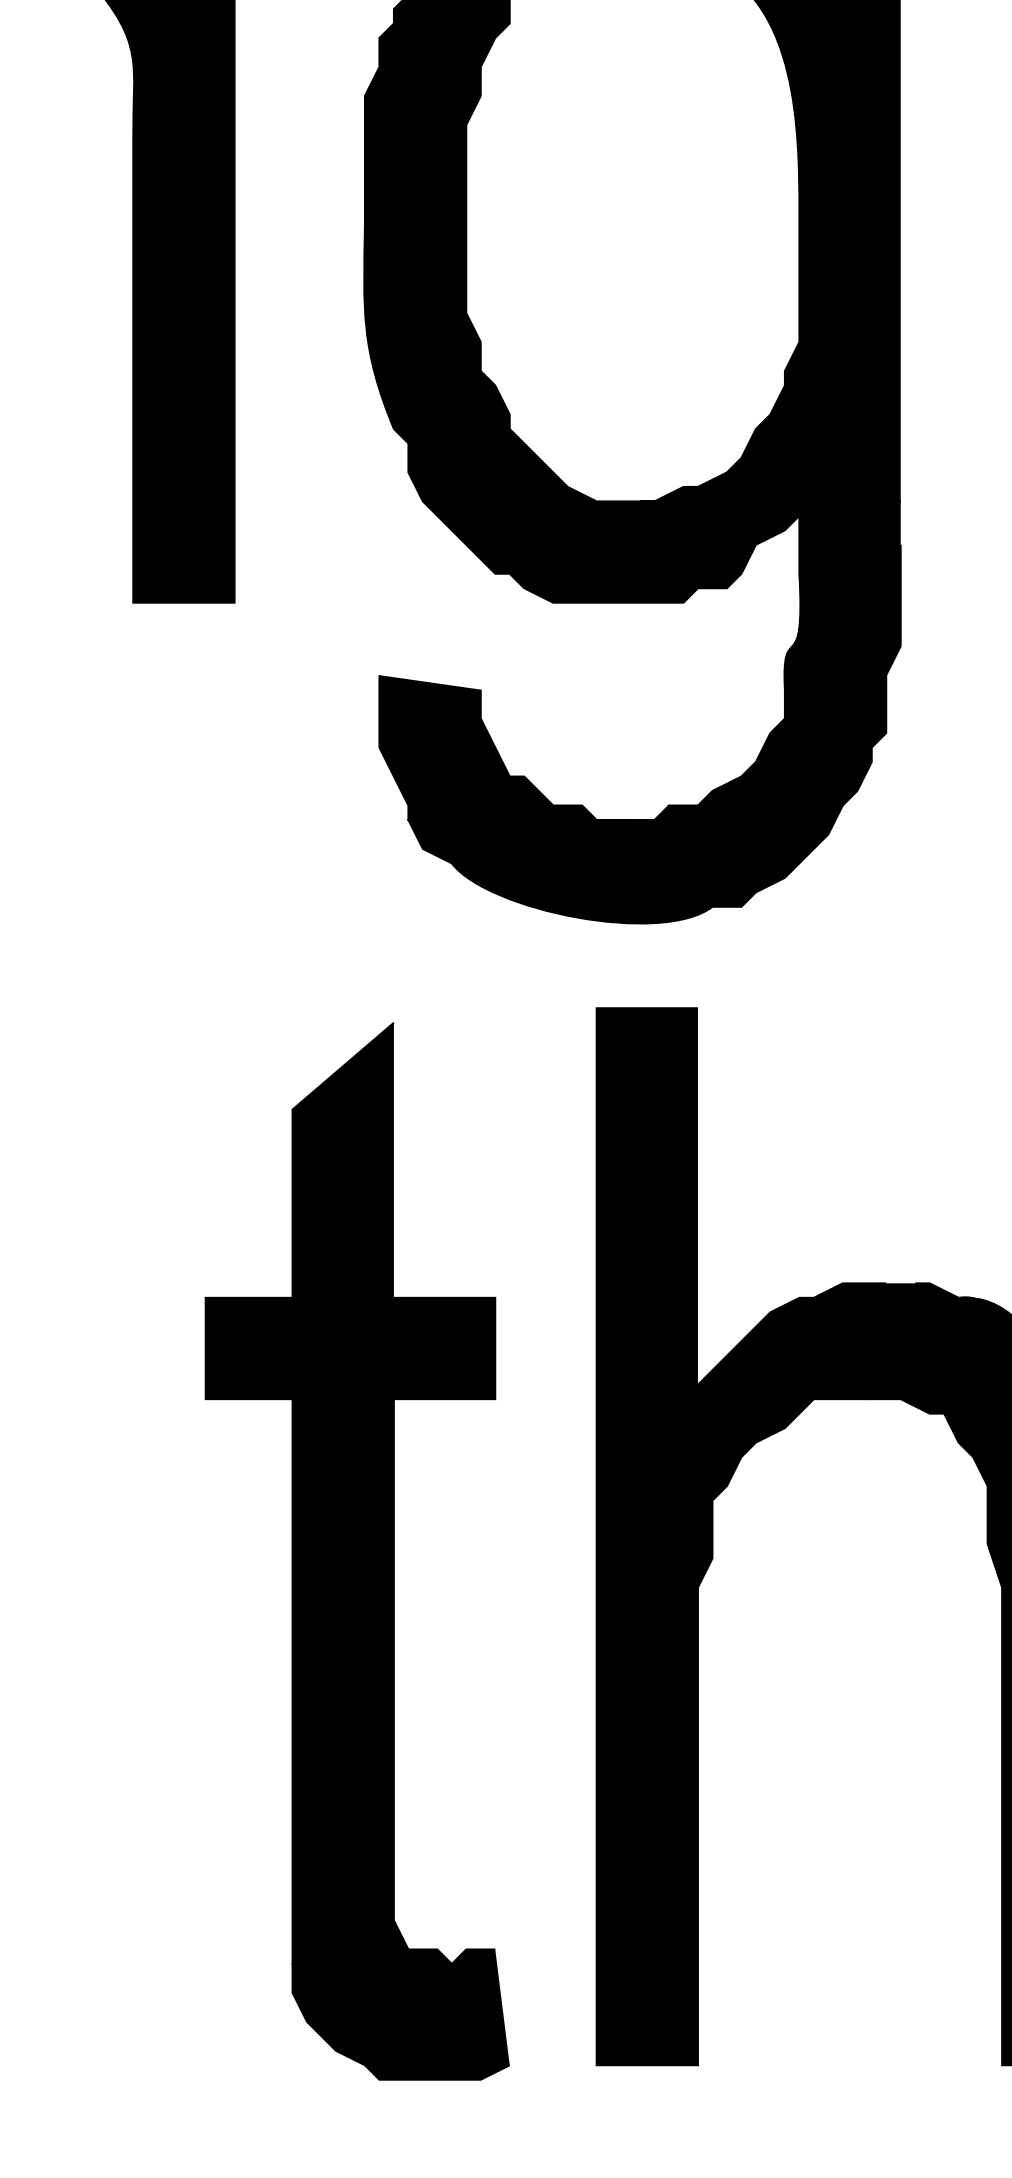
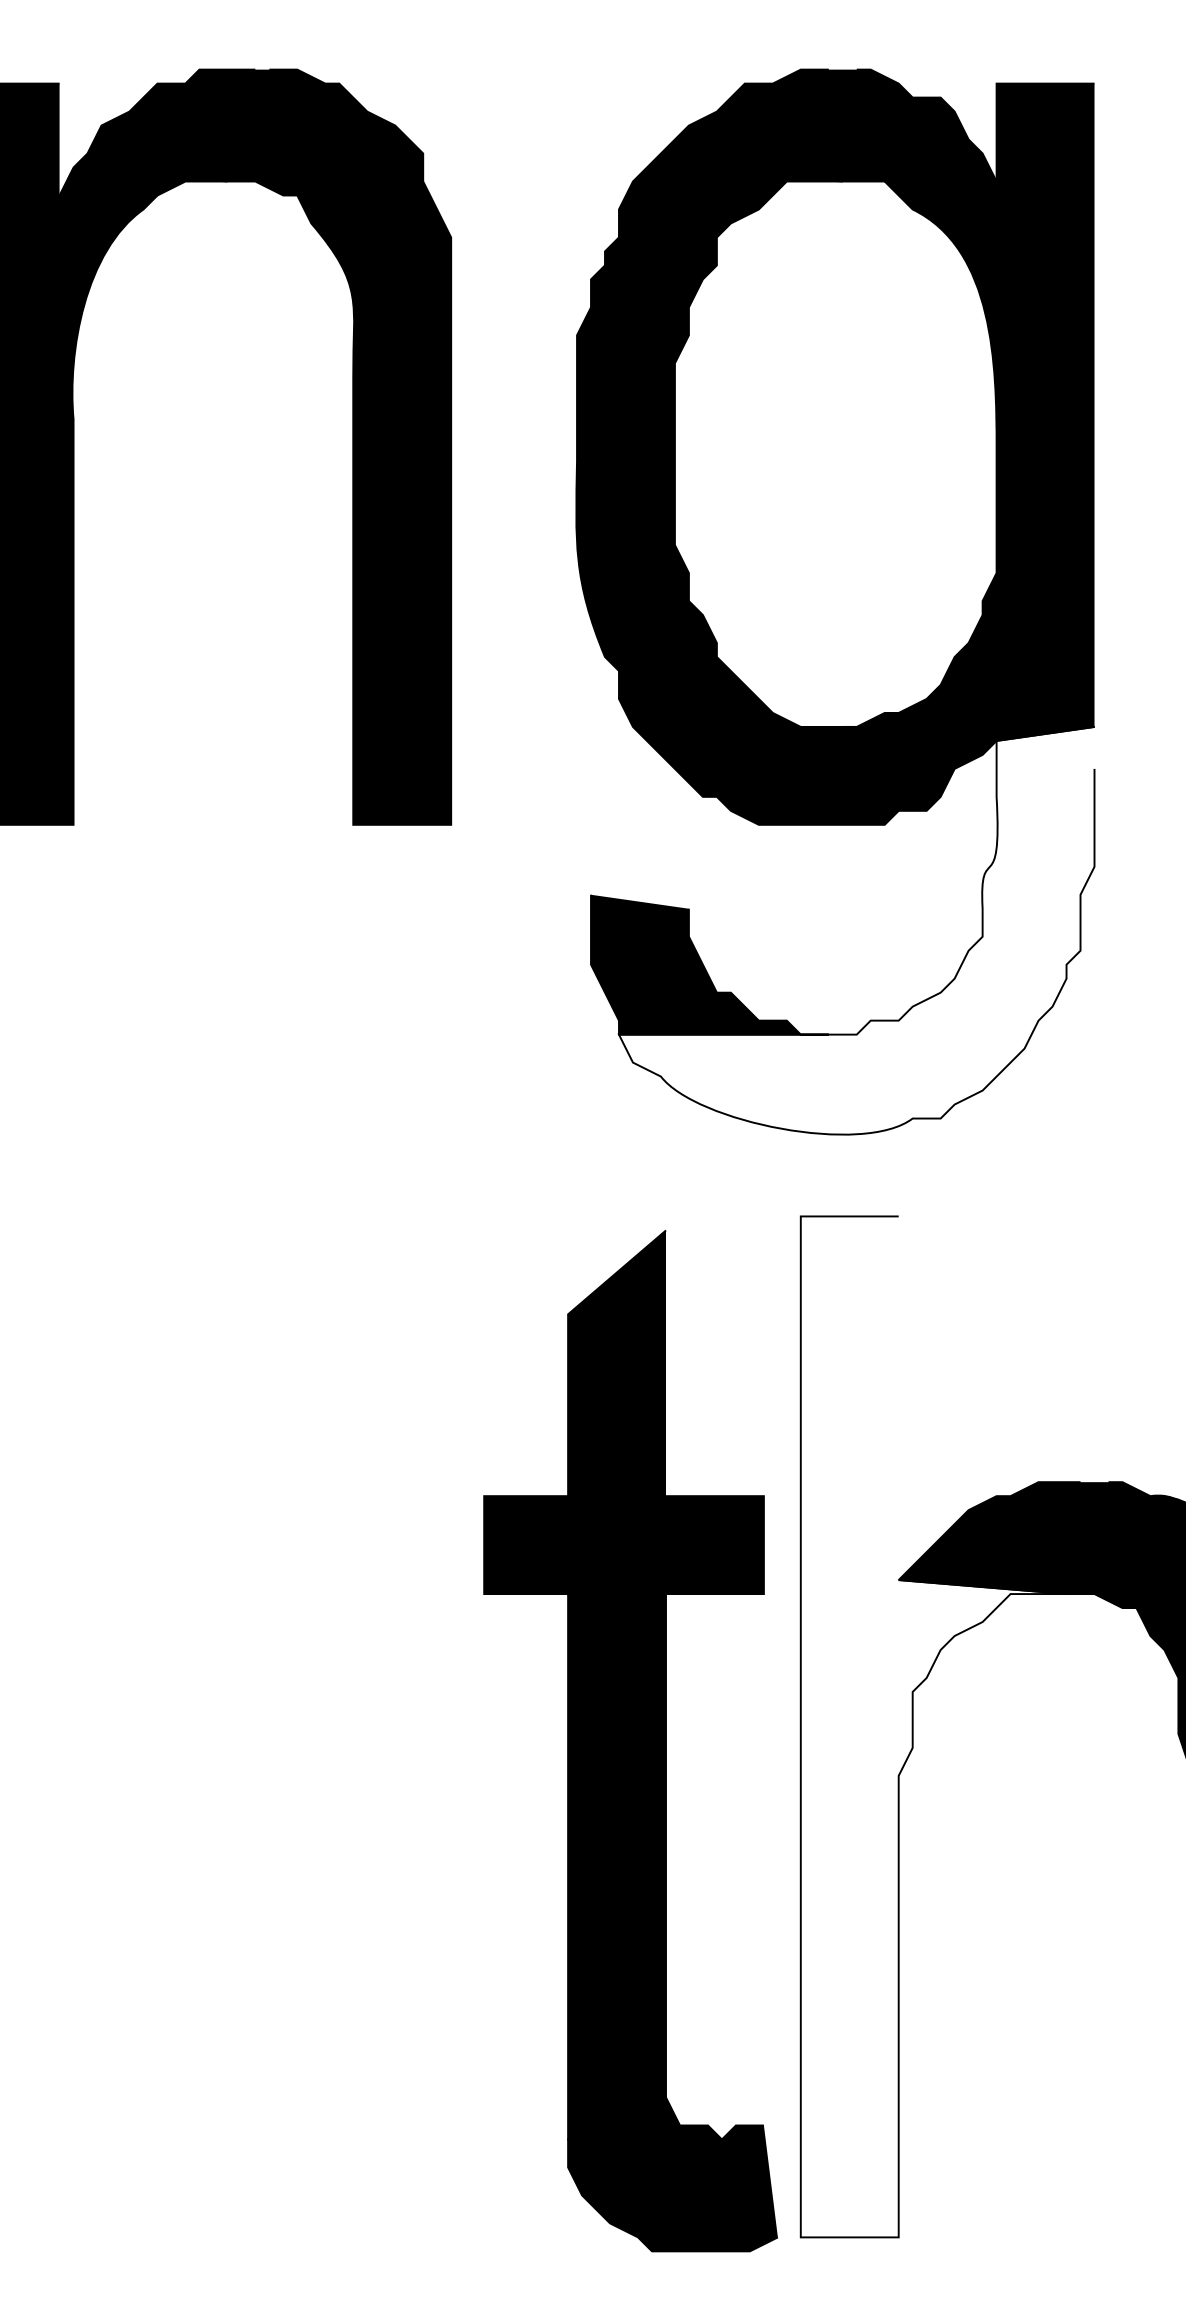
fill: (654, 712) -> (856, 930), removed
fill: (734, 1536) -> (933, 1726), removed
part: (357, 1551) -> (630, 1741), moved

